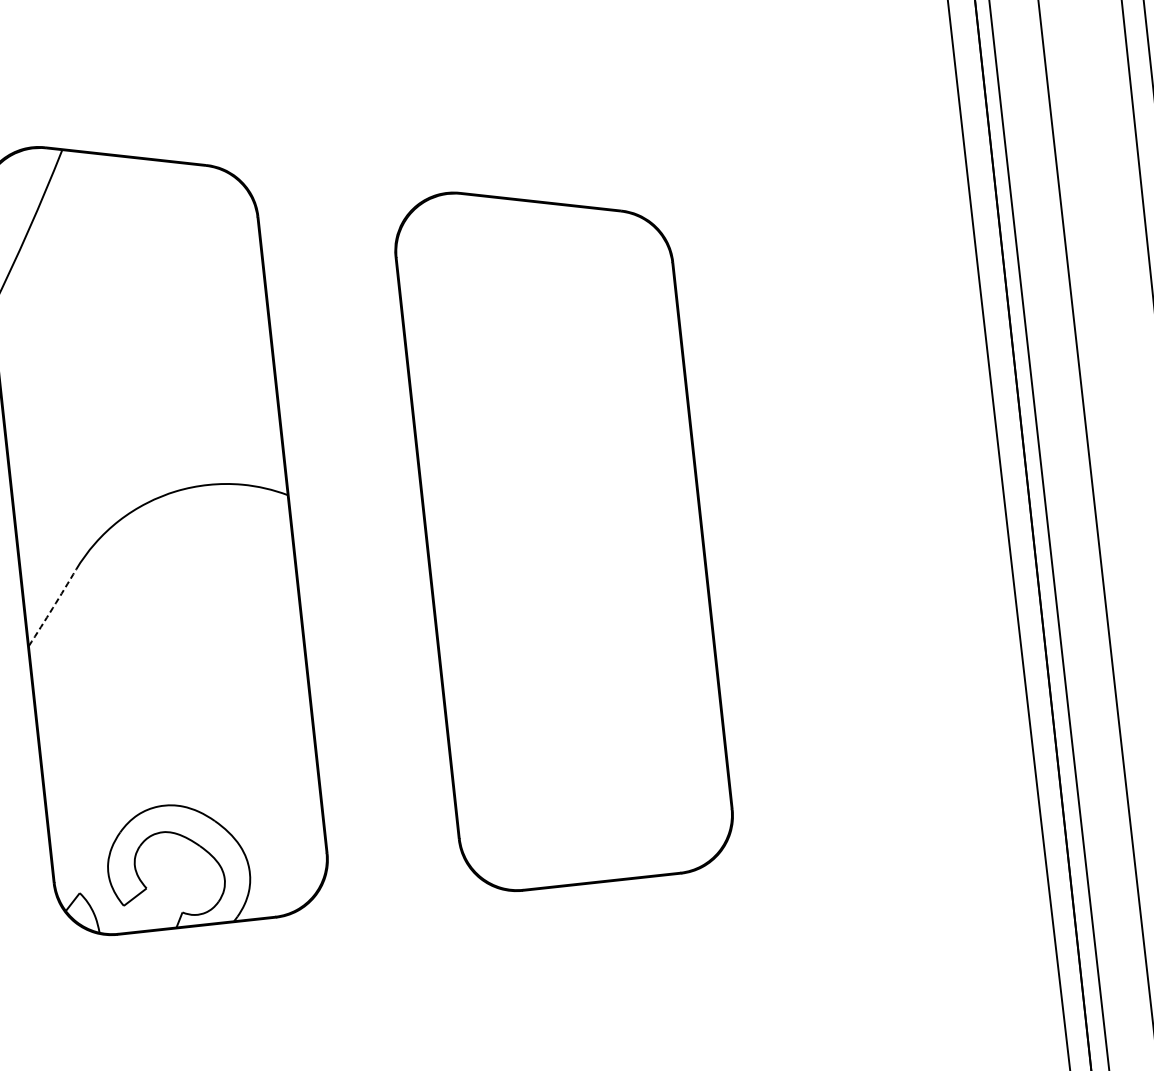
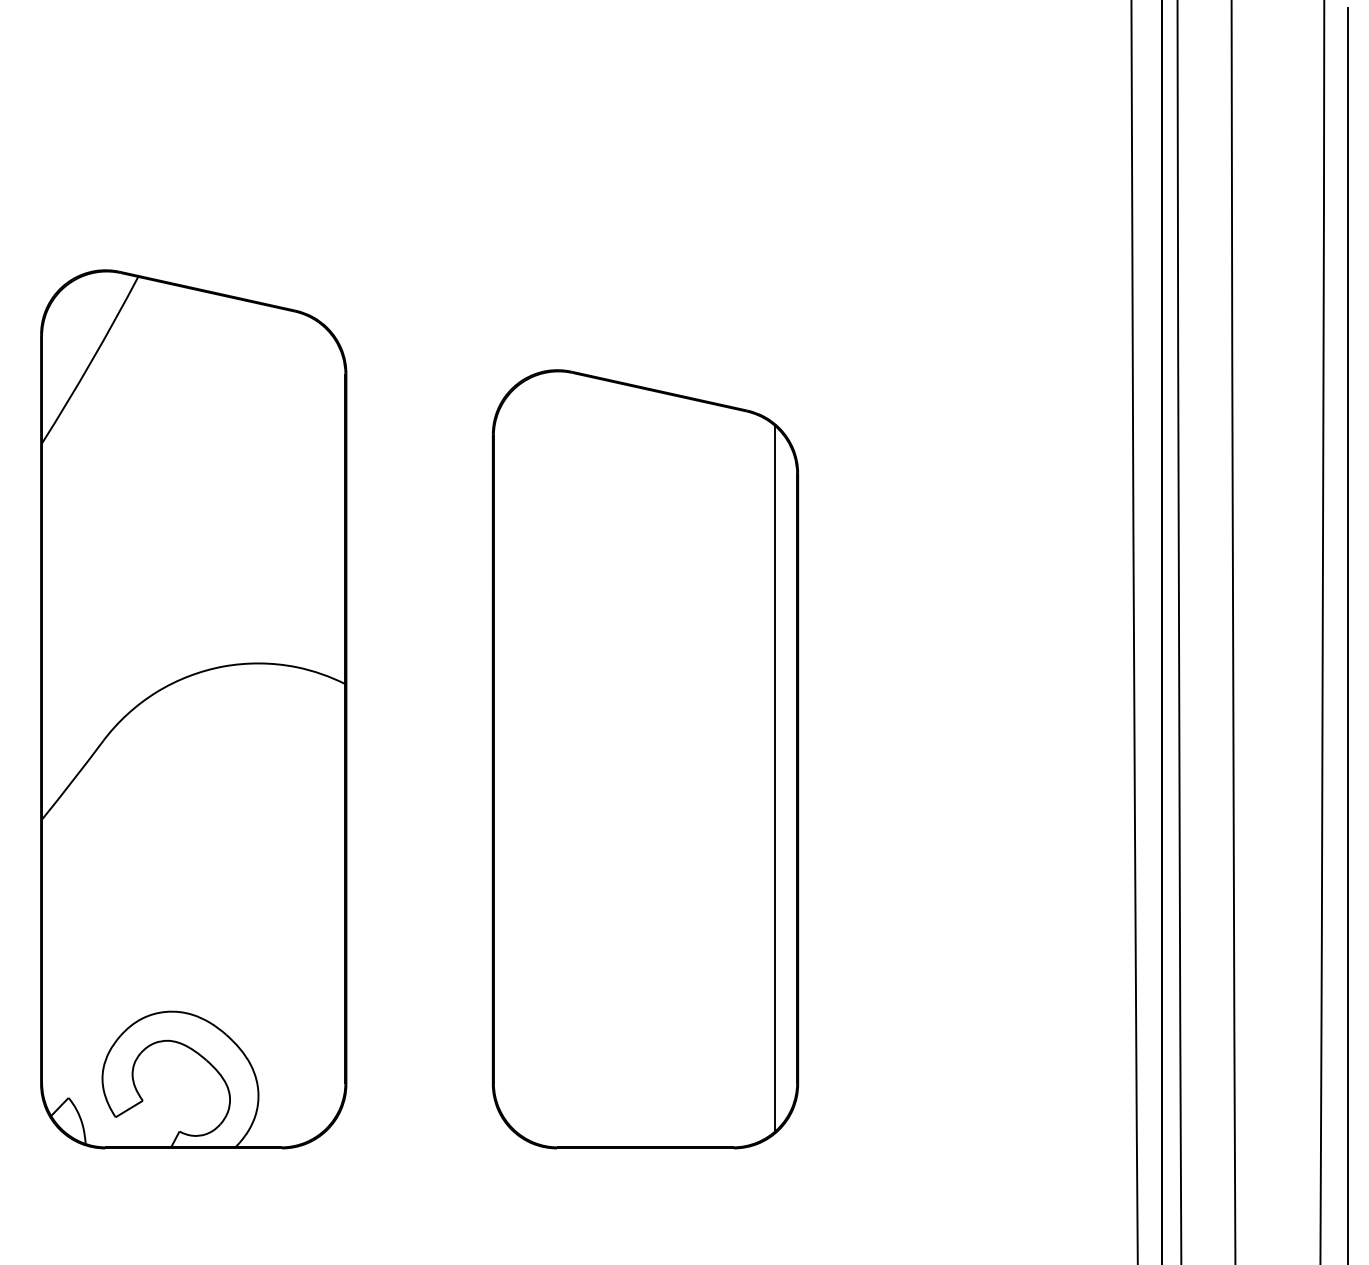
line: (682, 537) -> (775, 778), added
arc: (53, 608) -> (73, 780), dashed -> solid

